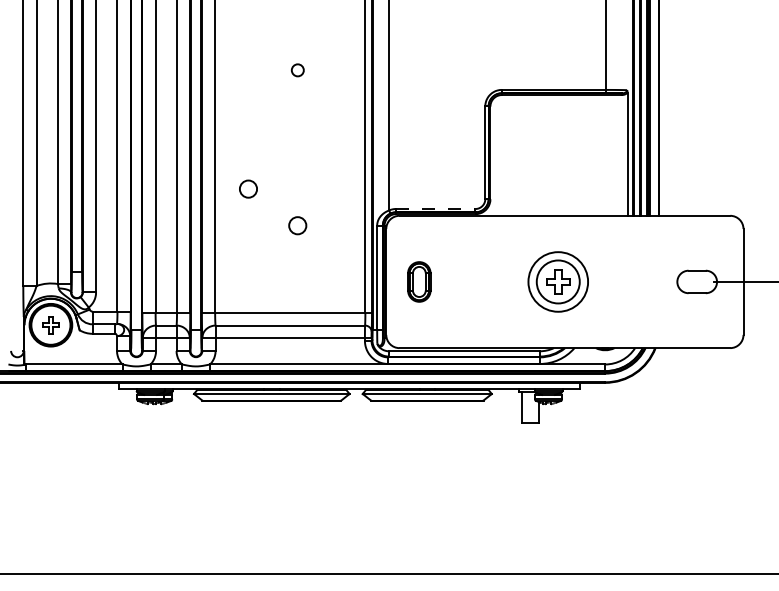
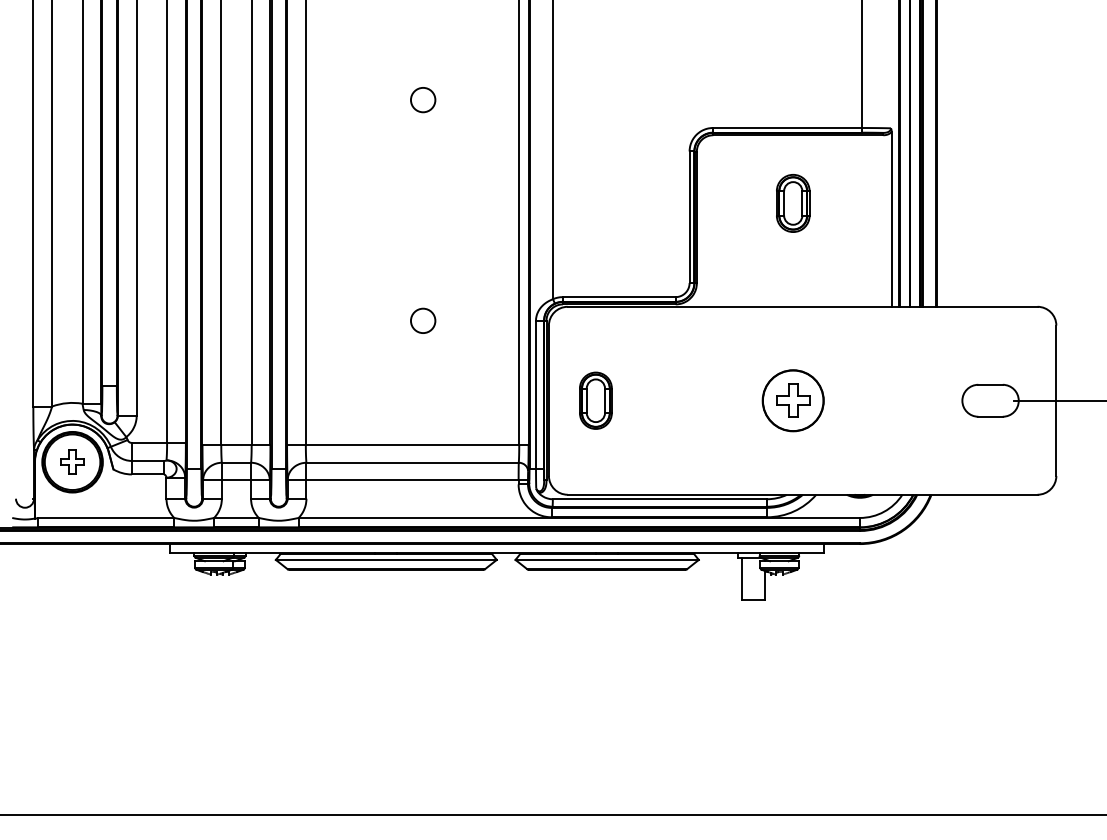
circle: (297, 70) -> (423, 100), size x1.43
part: (558, 143) -> (793, 203), added
circle: (248, 188) -> (353, 268), removed
line: (435, 209) -> (619, 297), dashed -> solid
circle: (557, 281) -> (792, 400), size x0.71

